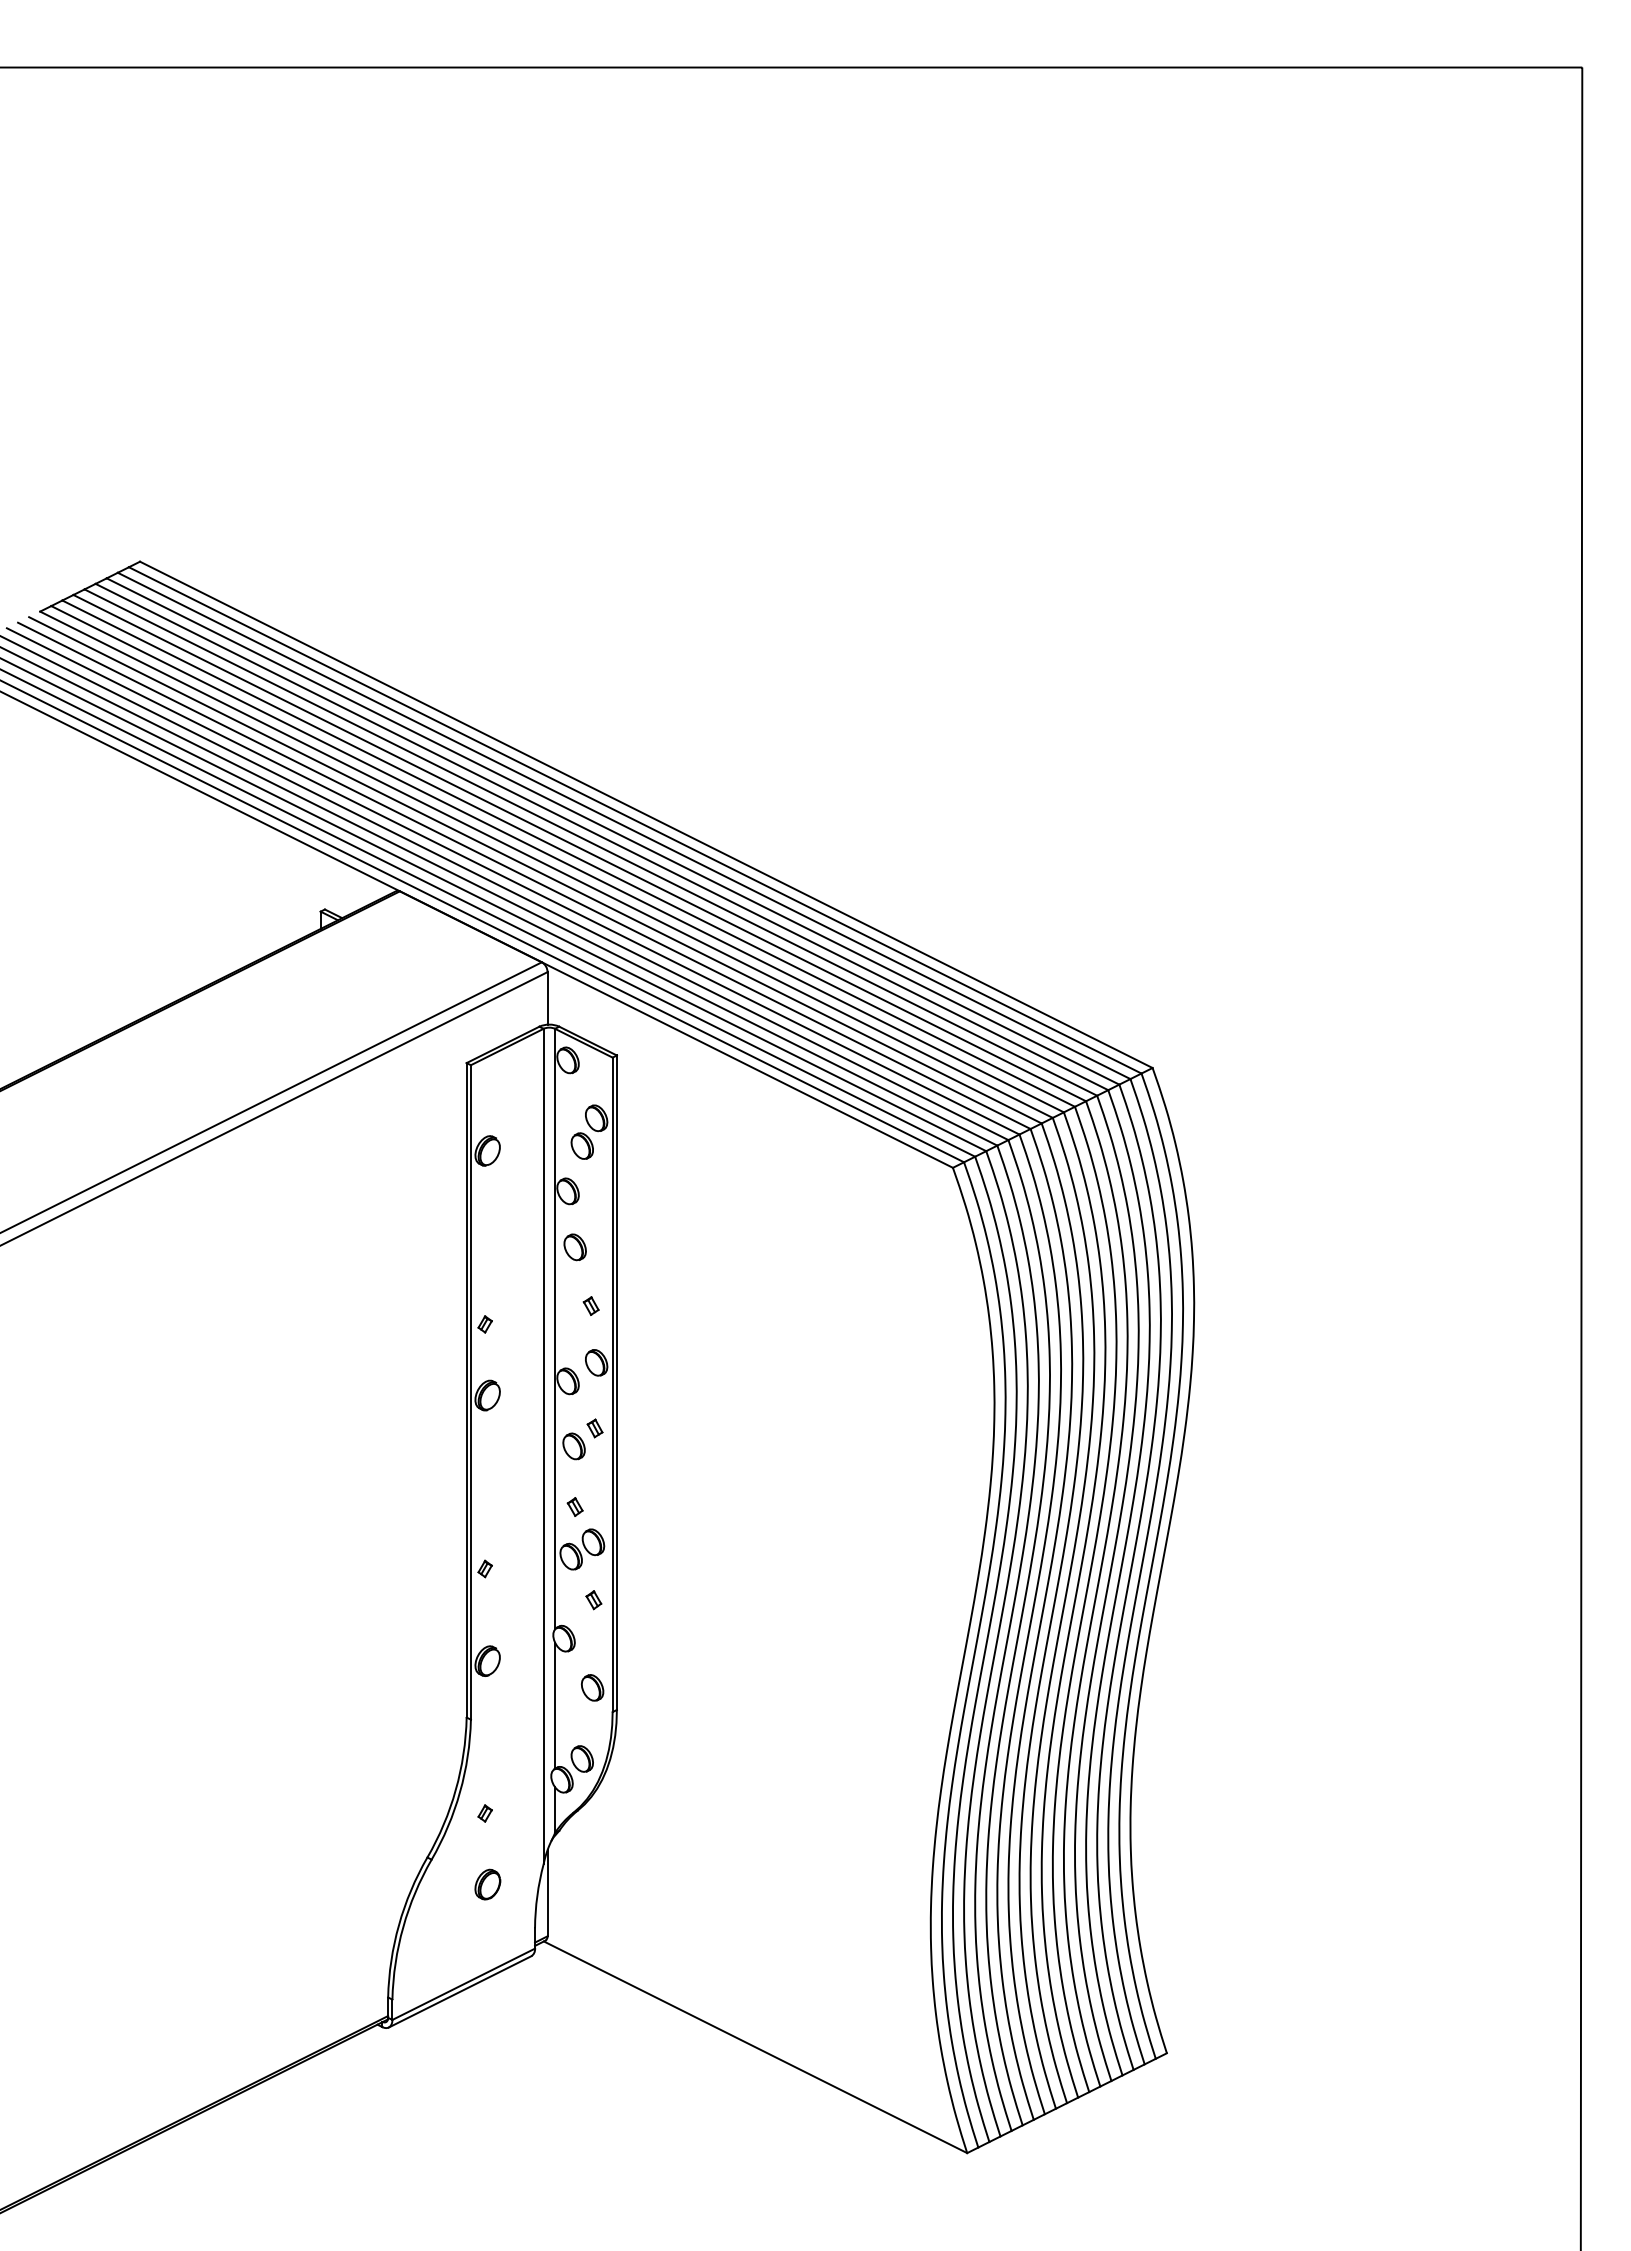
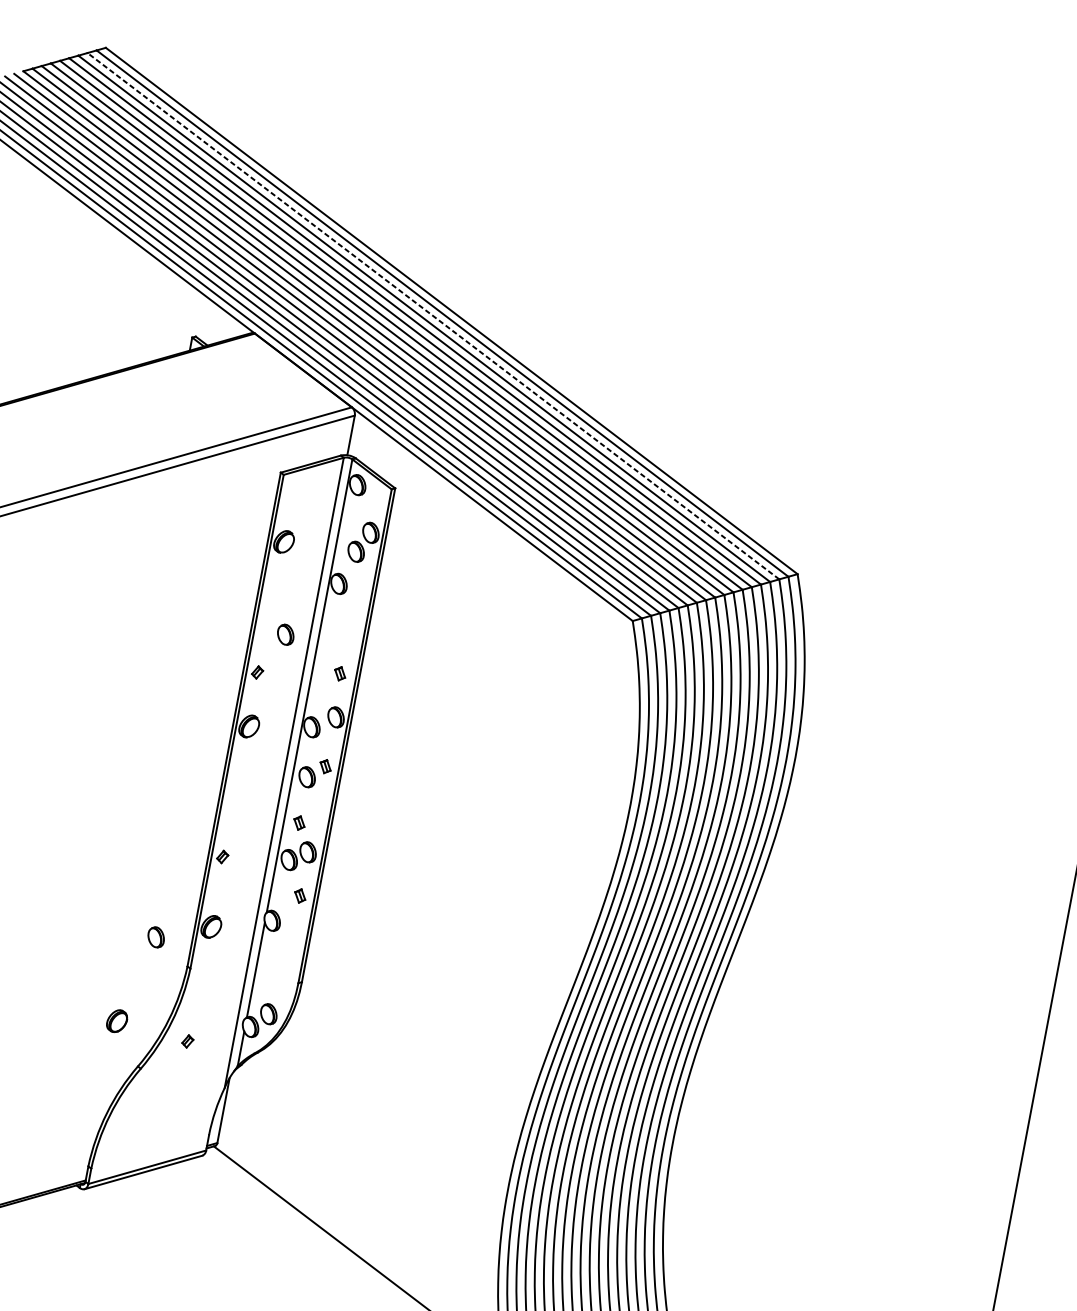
line: (623, 825) -> (433, 315), solid -> dashed
part: (574, 1247) -> (285, 634), moved
part: (592, 1687) -> (156, 937), moved
part: (487, 1884) -> (116, 1021), moved

